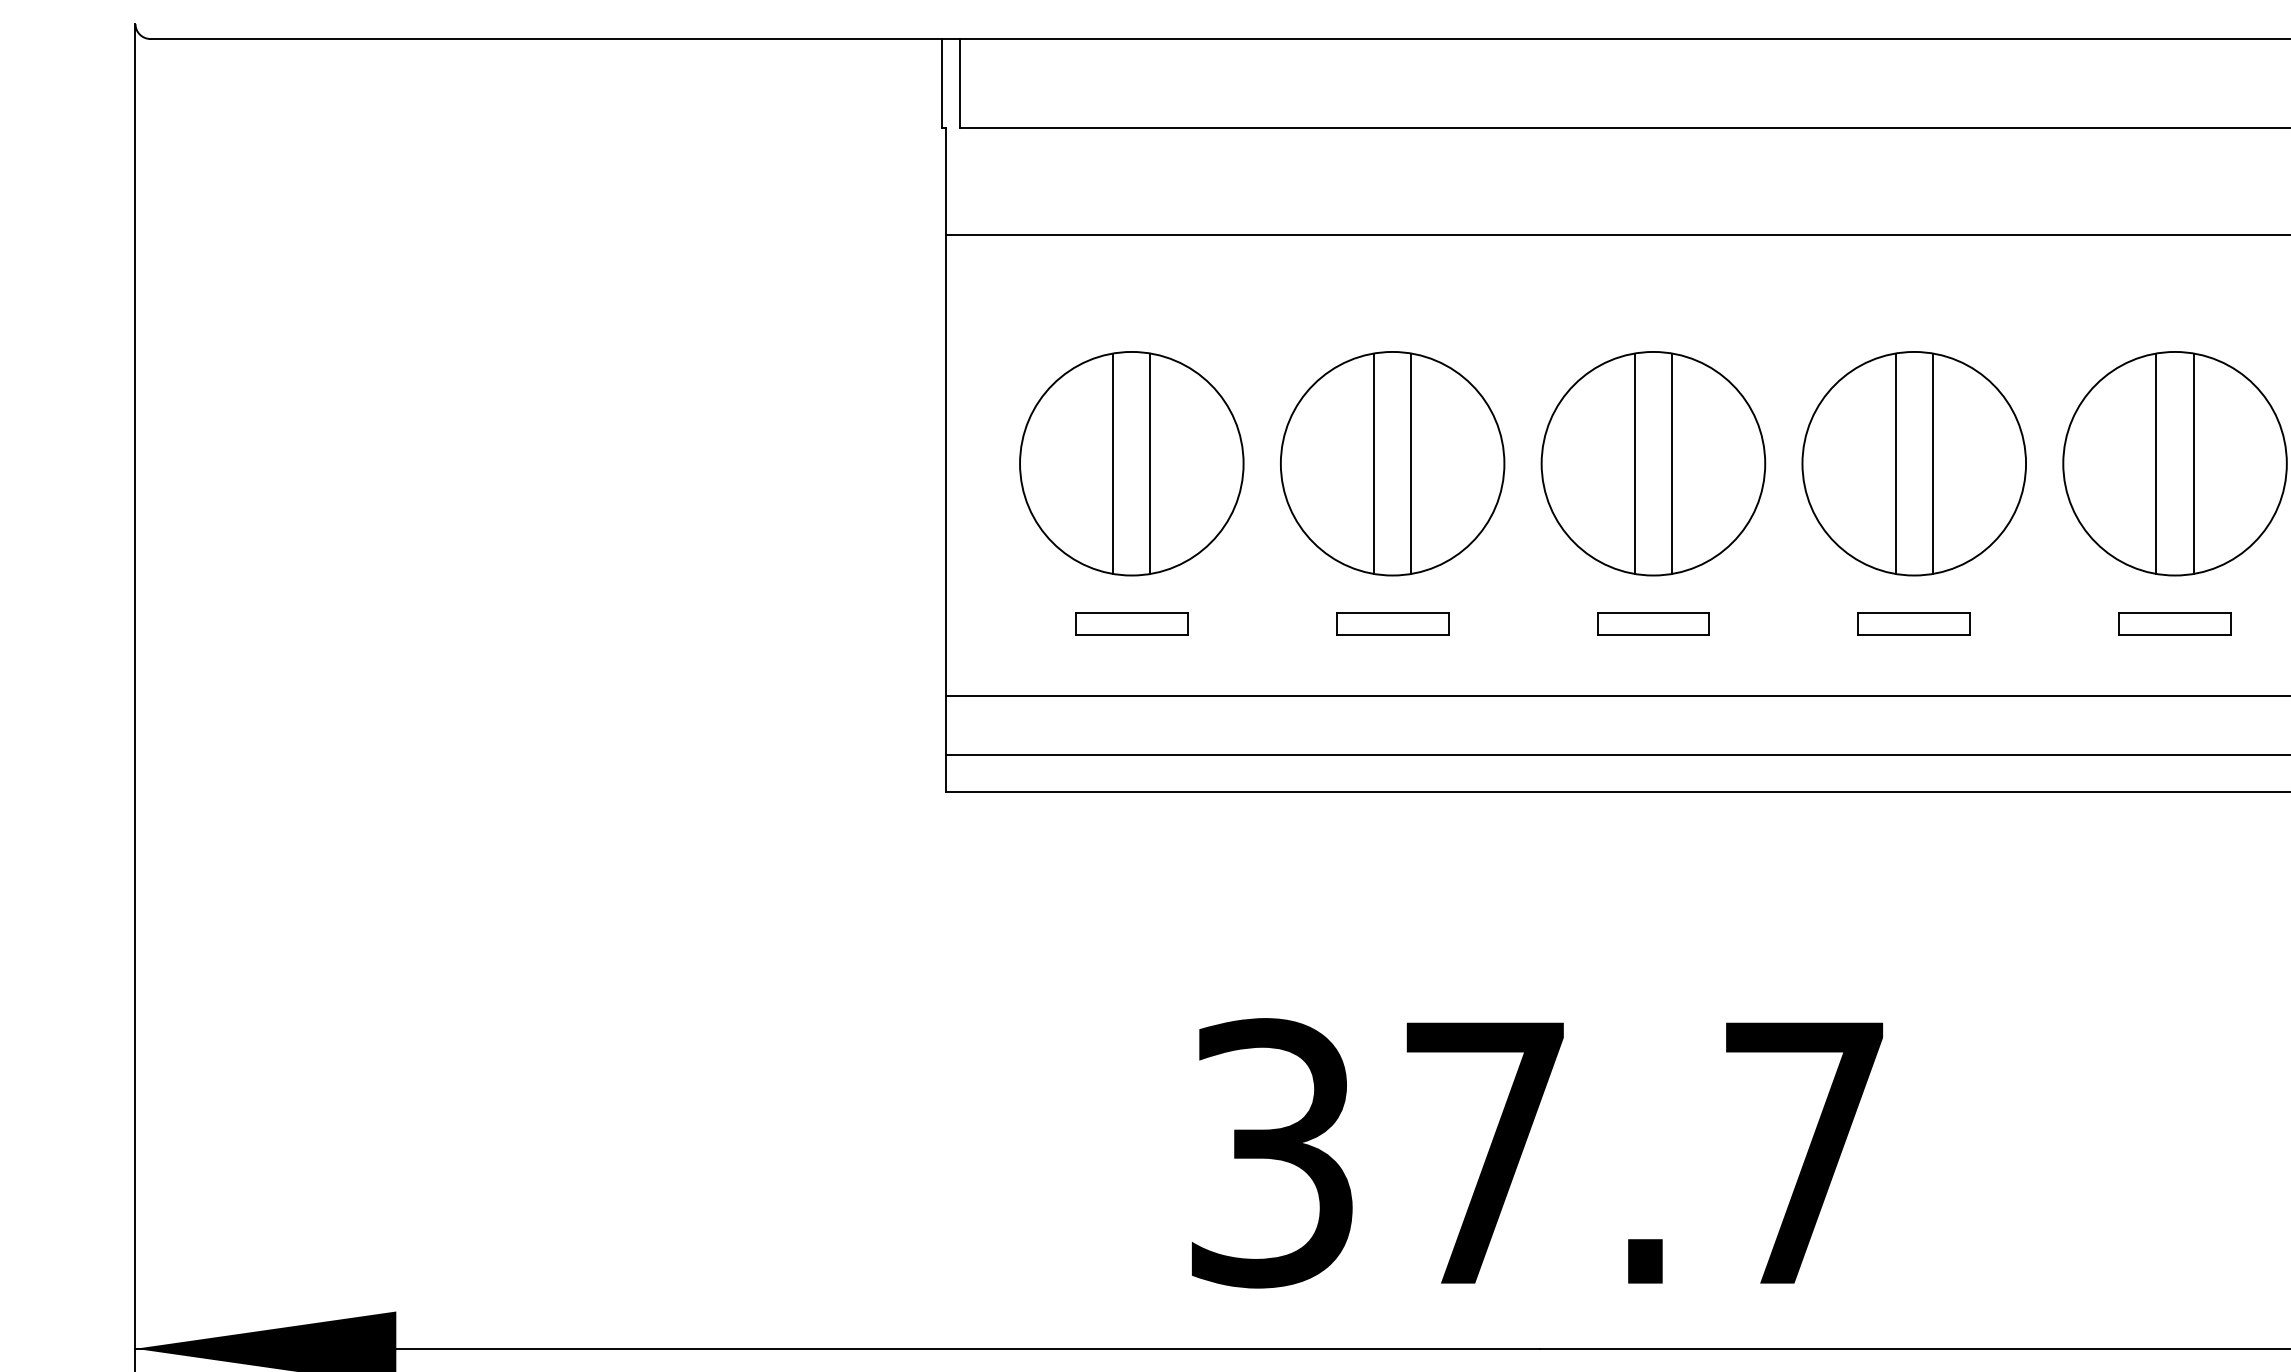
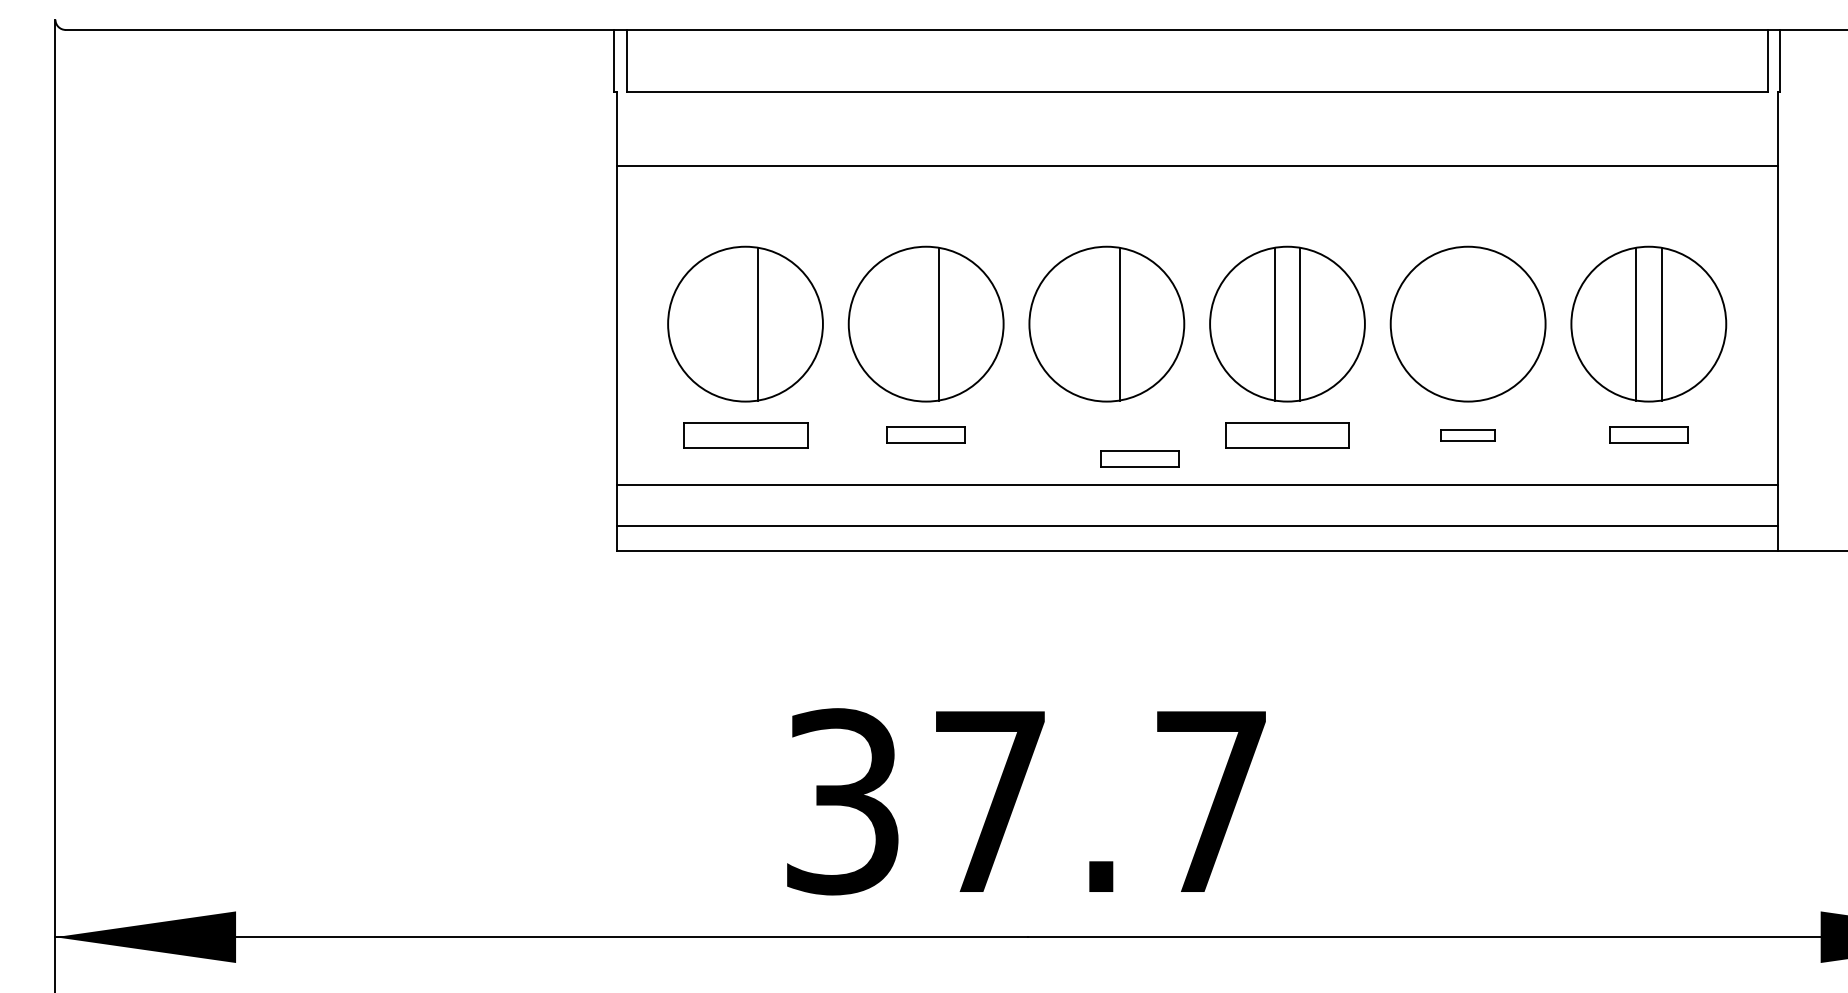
line: (1112, 462) -> (732, 323), removed
line: (1374, 462) -> (913, 323), removed
line: (1634, 462) -> (1093, 323), removed
line: (2156, 462) -> (1455, 323), removed
line: (2194, 462) -> (1481, 323), removed
part: (1131, 623) -> (745, 434), size x1.6
part: (1652, 623) -> (1139, 458), moved
part: (1914, 623) -> (1287, 434), size x1.6
part: (2174, 623) -> (1467, 434), size x0.7

